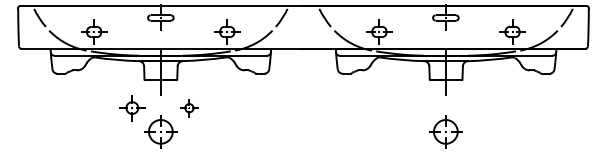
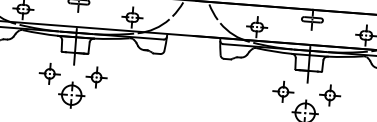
part: (189, 108) -> (96, 77), size x1.43
part: (417, 108) -> (283, 92), added
part: (474, 108) -> (330, 95), added

